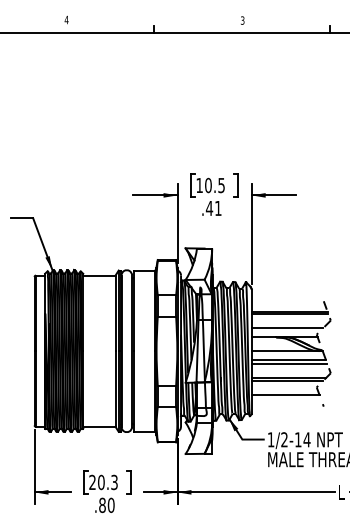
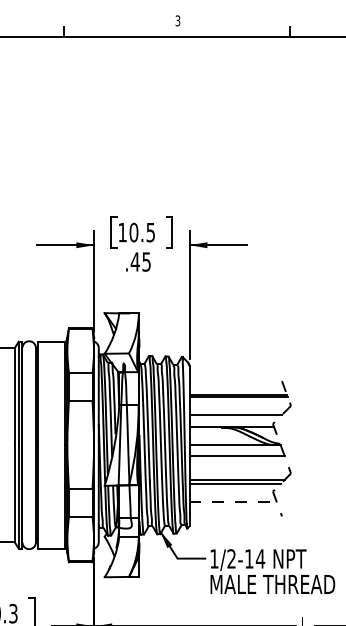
text: (218, 208) -> (146, 262), .41 -> .45
line: (289, 363) -> (238, 461), removed
line: (285, 395) -> (232, 502), solid -> dashed

